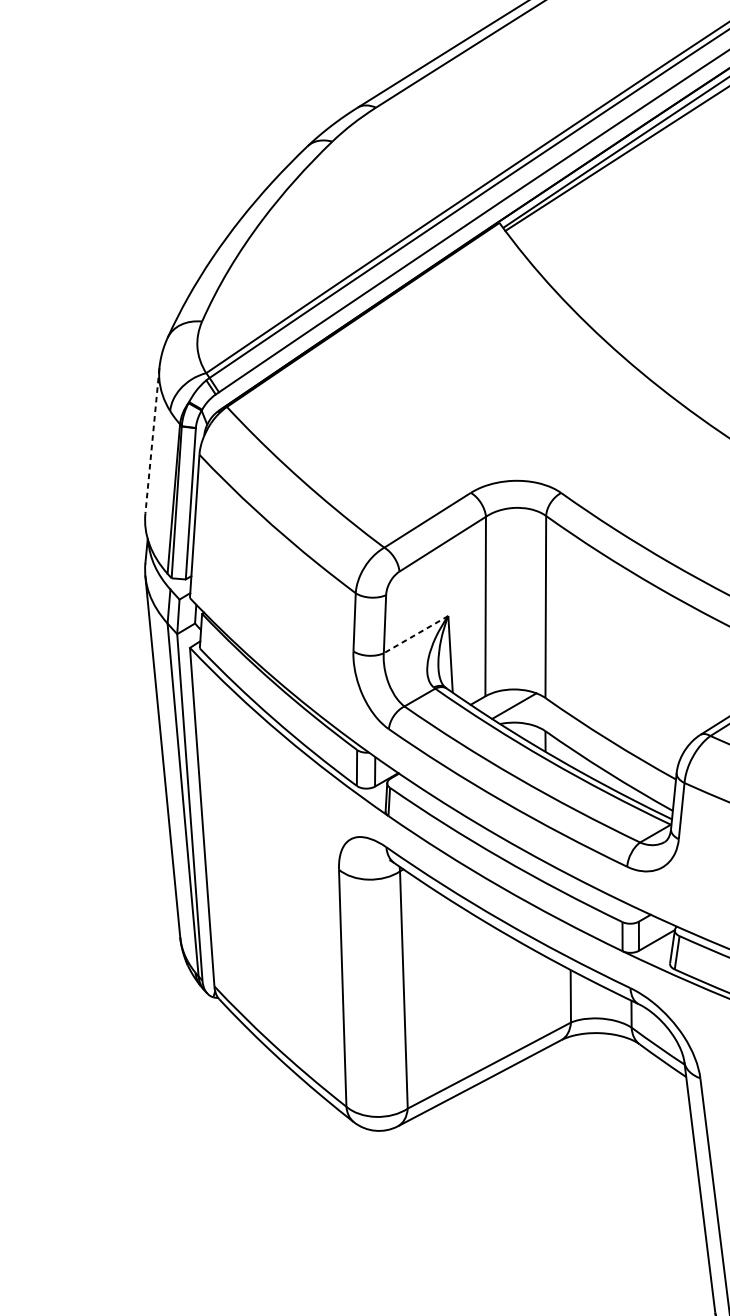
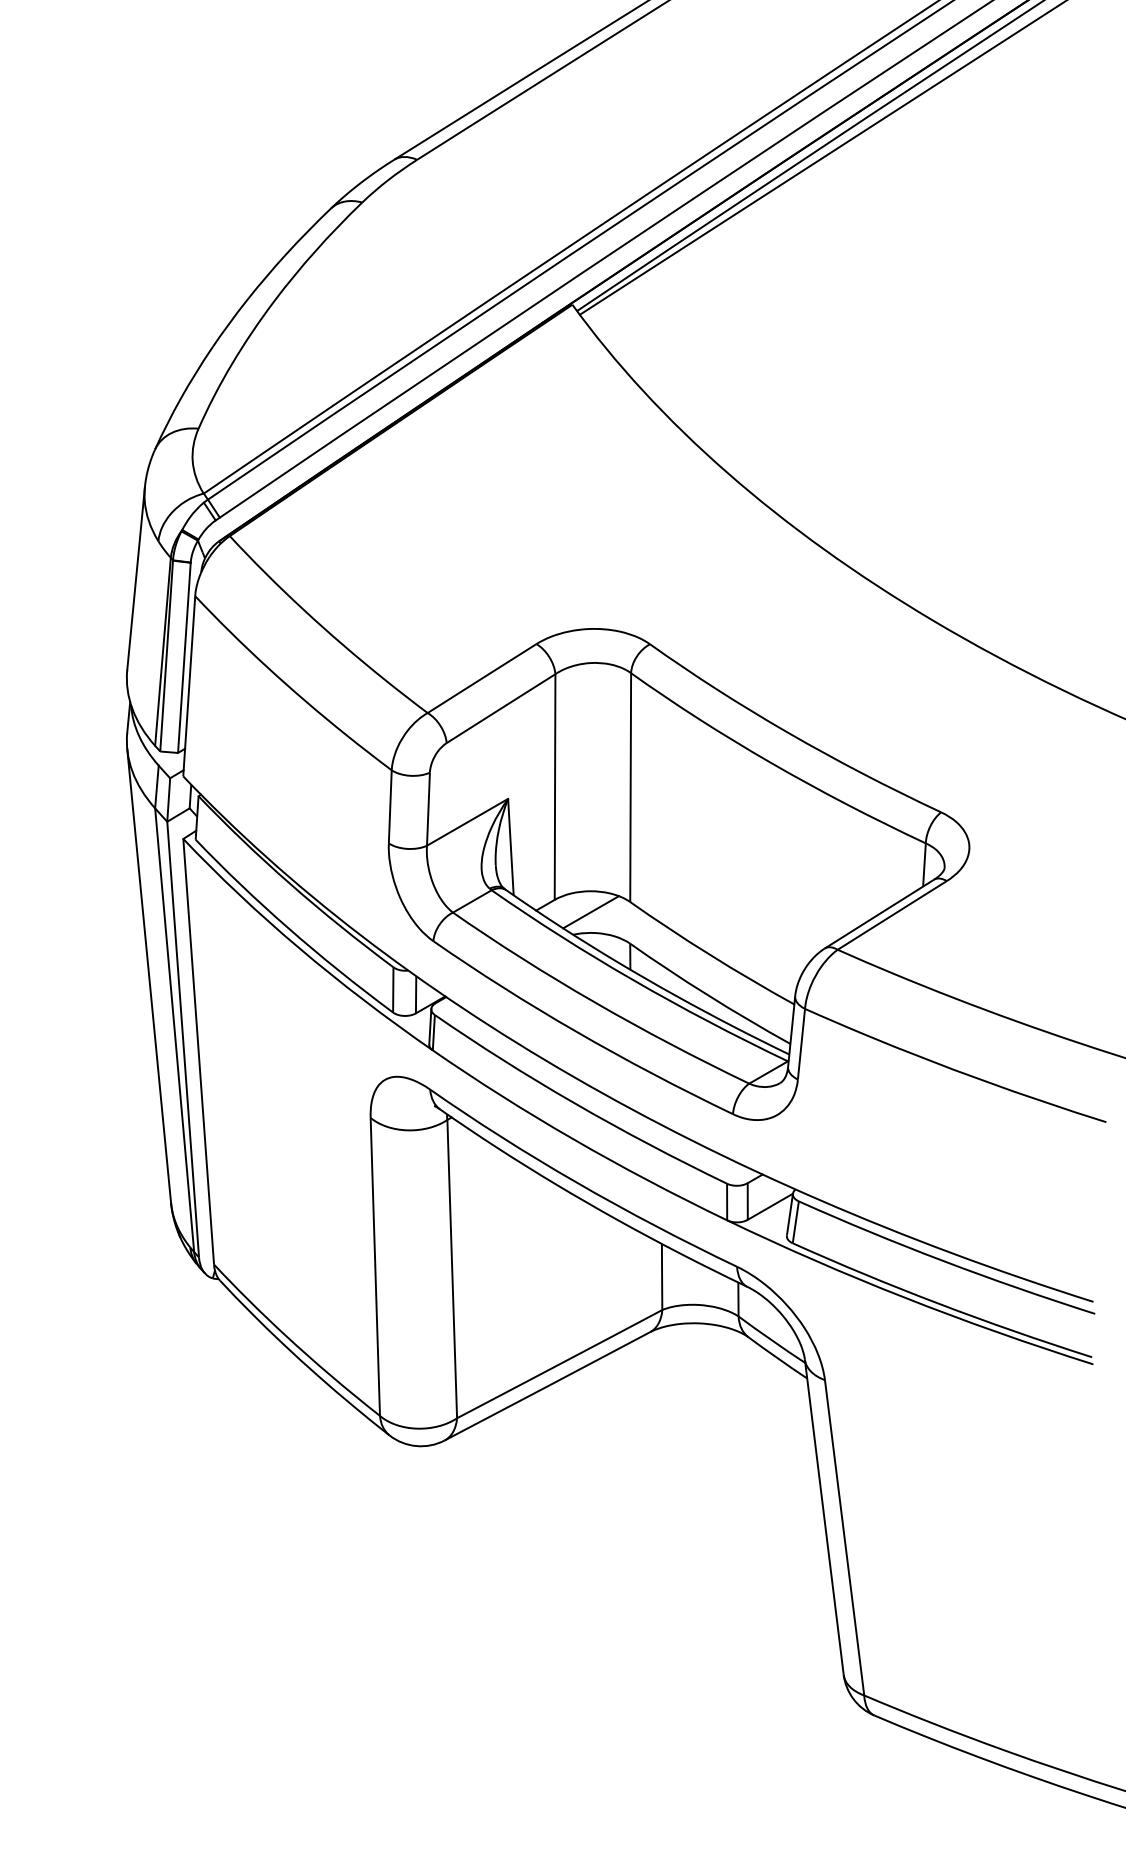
line: (152, 440) -> (136, 578), dashed -> solid
line: (416, 634) -> (467, 822), dashed -> solid

